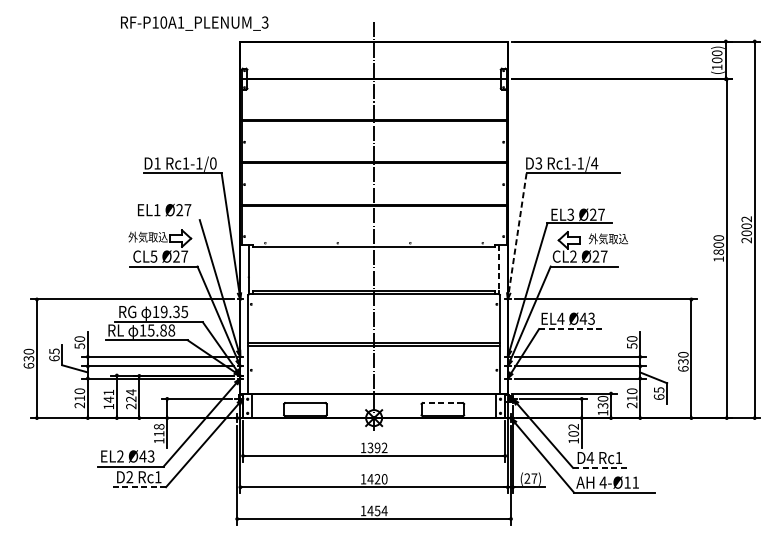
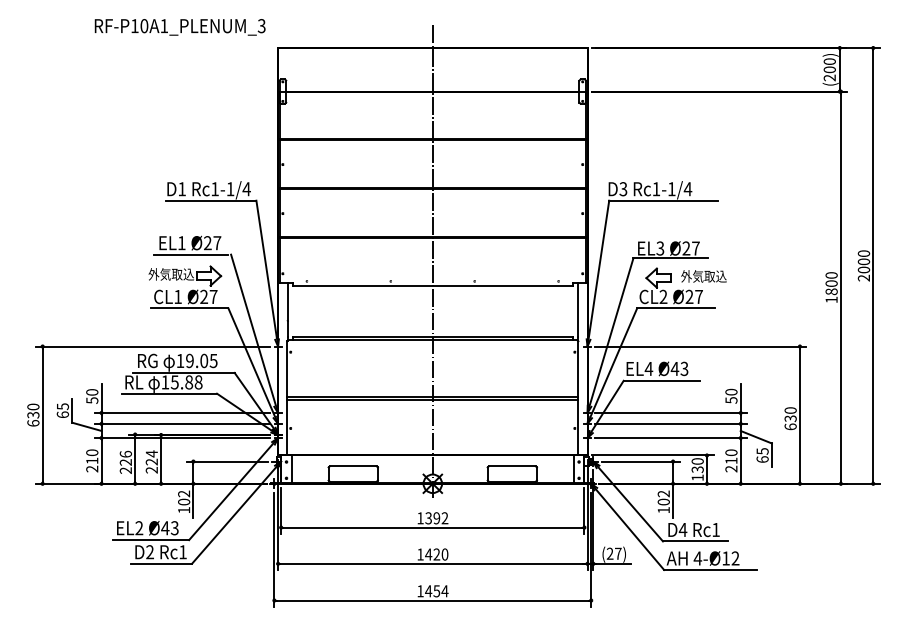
text: (194, 23) -> (179, 27), moved
text: (716, 66) -> (829, 77), (100) -> (200)
text: (213, 163) -> (246, 189), Rc1-1/0 -> Rc1-1/4
line: (164, 219) -> (190, 254), added
text: (747, 219) -> (864, 253), 2002 -> 2000
line: (517, 236) -> (598, 273), dashed -> solid
text: (153, 257) -> (177, 297), CL5 -> CL1
line: (499, 268) -> (577, 310), dashed -> solid
text: (176, 311) -> (204, 360), 19.35 -> 19.05
line: (572, 328) -> (662, 380), dashed -> solid
text: (108, 398) -> (125, 461), 141 -> 226
line: (442, 403) -> (512, 466), dashed -> solid
text: (159, 429) -> (184, 497), 118 -> 102
line: (601, 467) -> (695, 541), dashed -> solid
text: (635, 482) -> (735, 558), 4-Ø11 -> 4-Ø12
line: (139, 486) -> (161, 563), dashed -> solid

